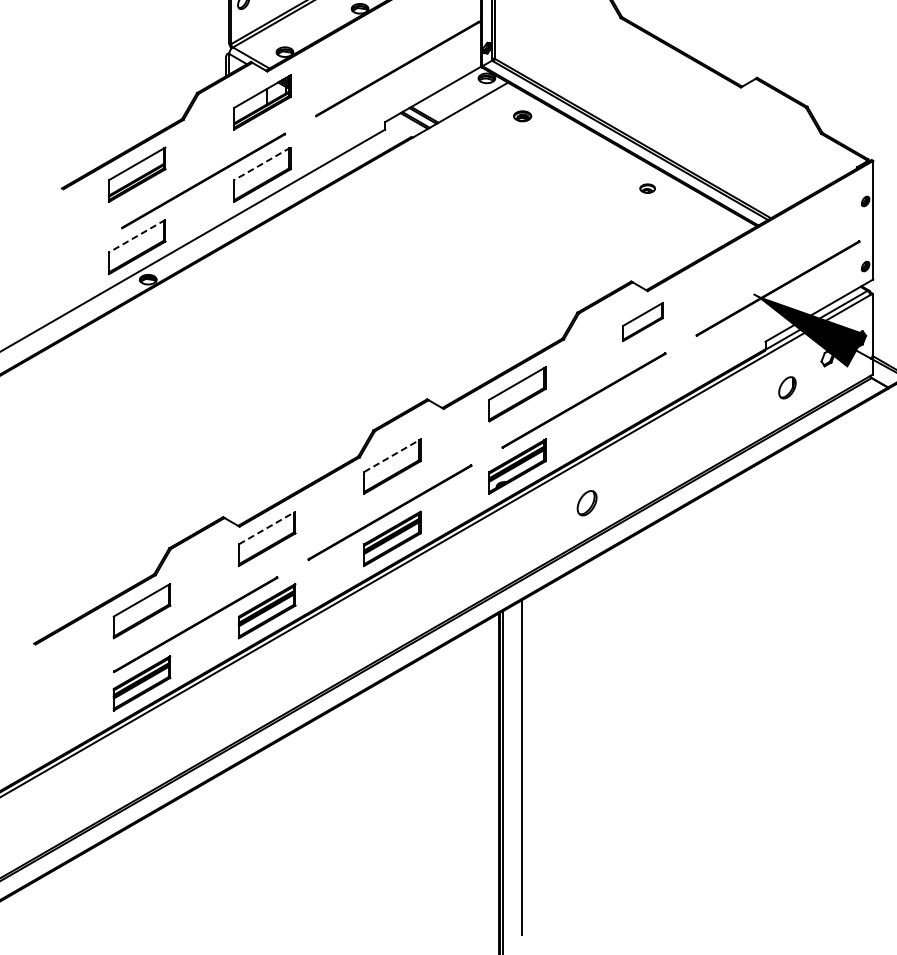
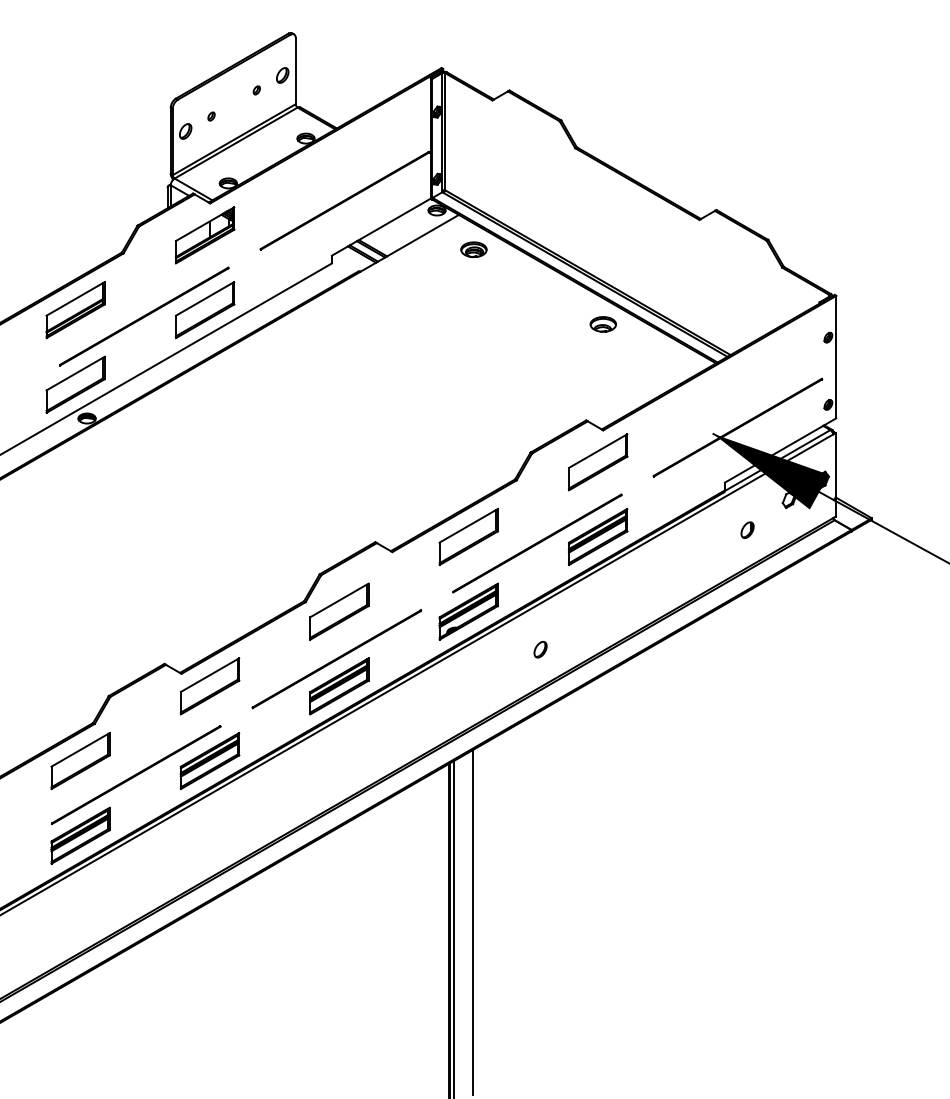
part: (522, 116) -> (473, 249), size x1.43
line: (262, 163) -> (205, 298), dashed -> solid
part: (647, 188) -> (602, 324), size x1.67
line: (137, 236) -> (75, 373), dashed -> solid
part: (643, 322) -> (598, 462), size x1.43
part: (787, 387) -> (747, 529), size x0.71
part: (642, 393) -> (597, 536), added
line: (392, 455) -> (339, 600), dashed -> solid
part: (587, 503) -> (540, 649), size x0.62
line: (267, 528) -> (210, 675), dashed -> solid

